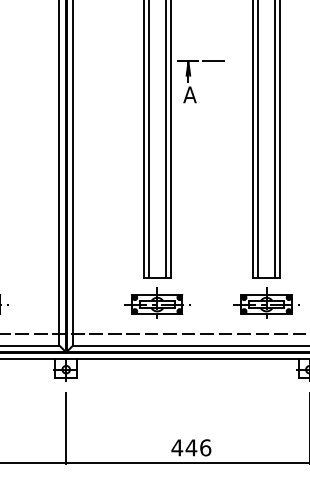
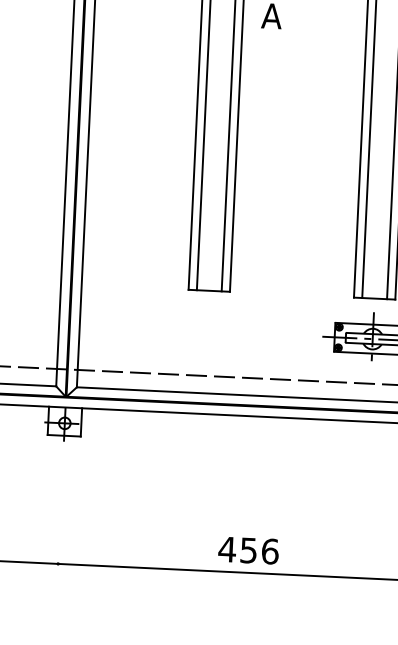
part: (157, 302) -> (207, 328), removed
line: (66, 428) -> (61, 512), removed
text: (191, 447) -> (248, 550), 446 -> 456

